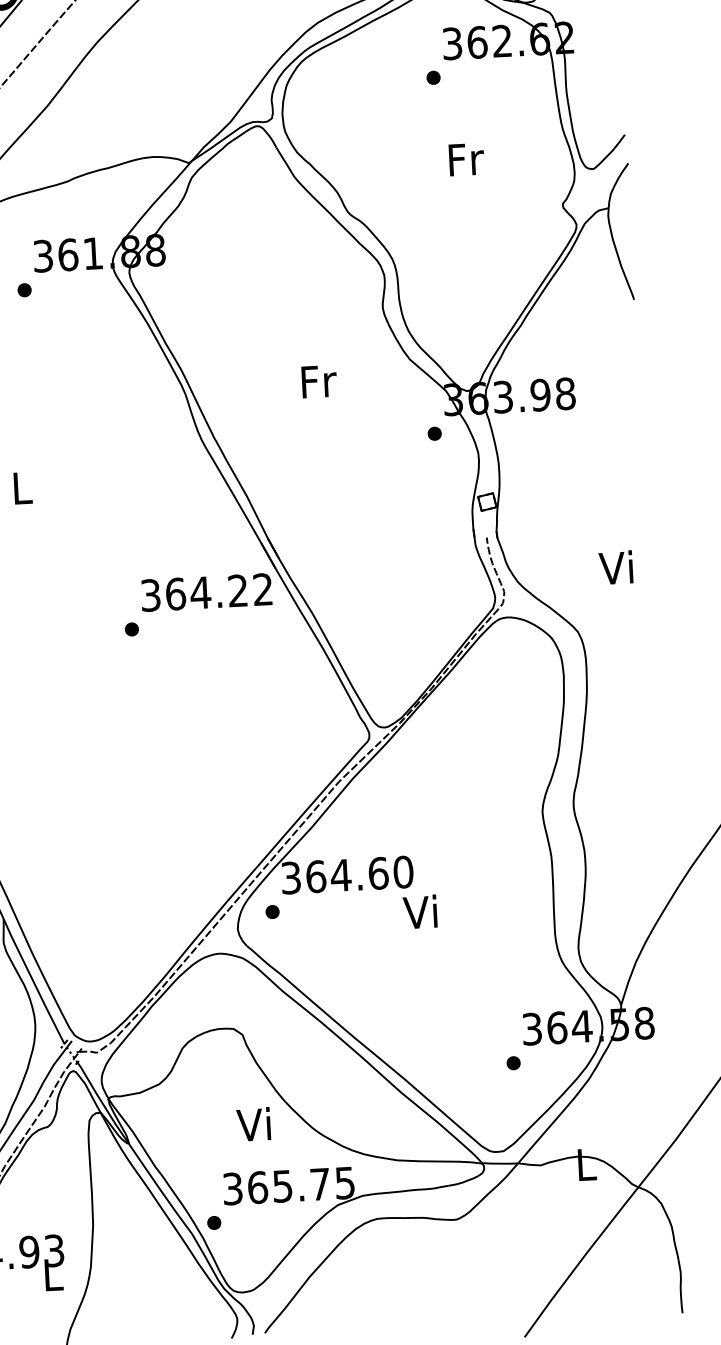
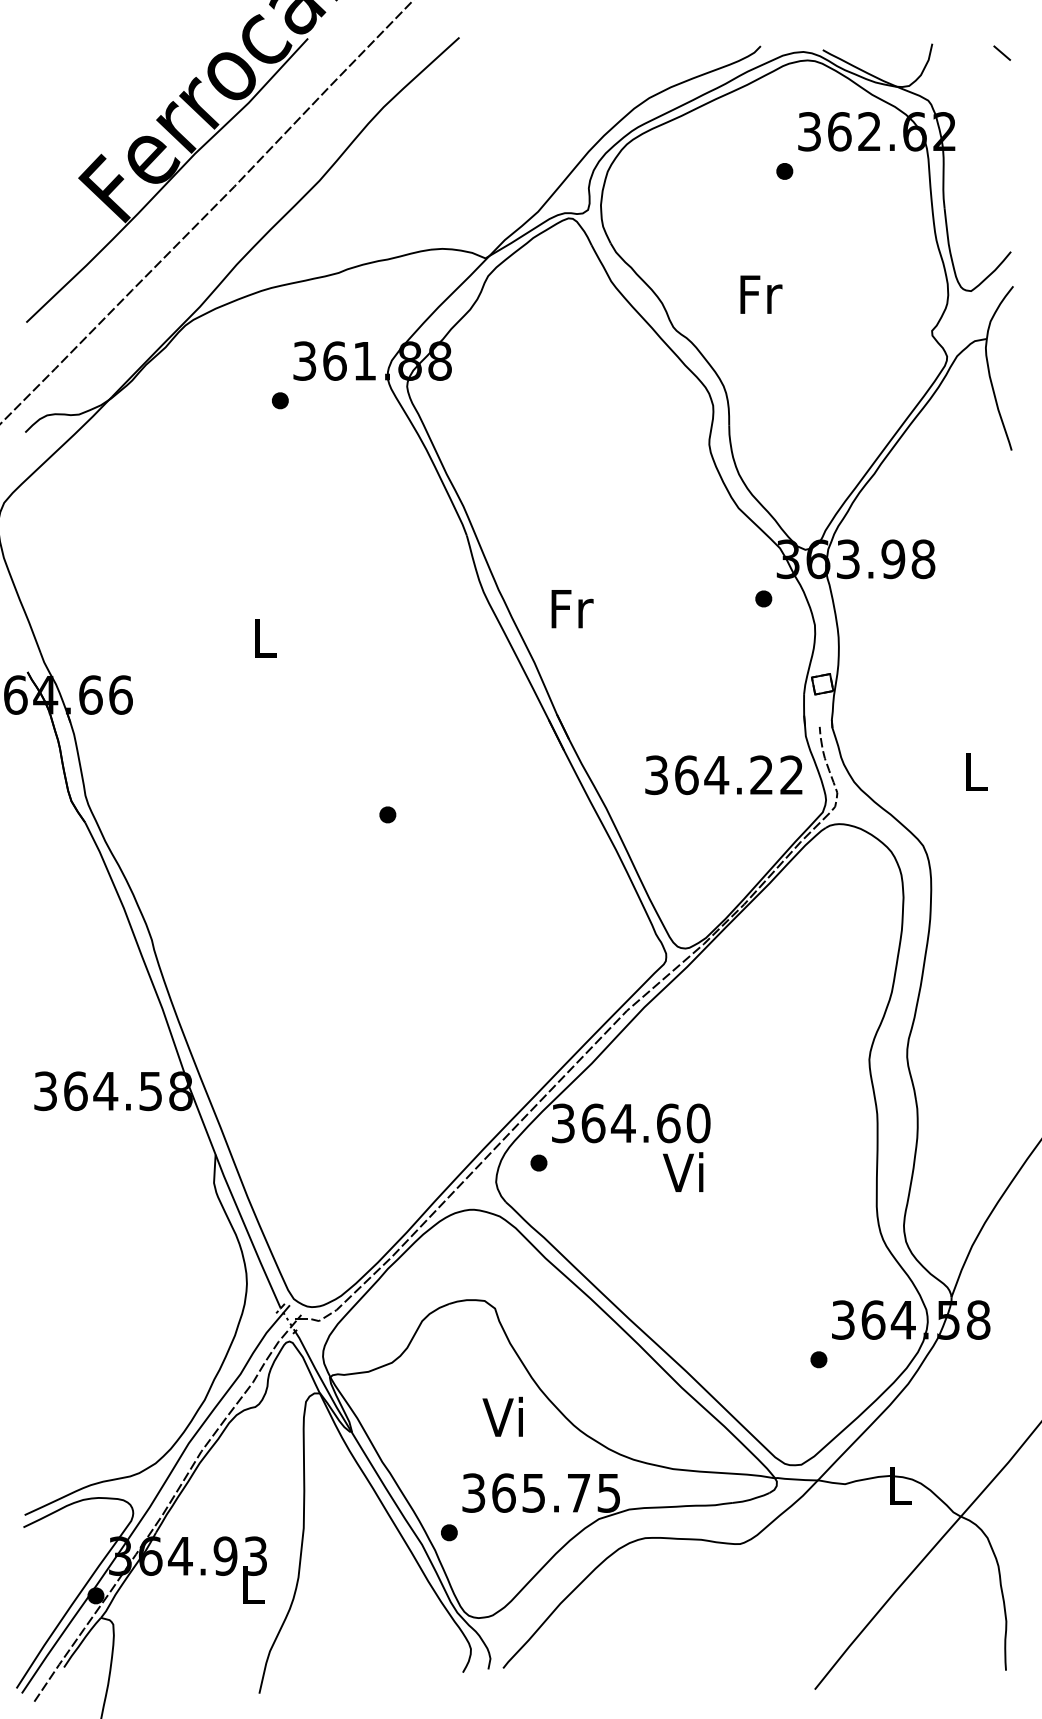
text: (466, 159) -> (761, 294), moved
text: (319, 381) -> (572, 609), moved
text: (615, 567) -> (972, 770), Vi -> L
text: (206, 592) -> (723, 775), moved
text: (420, 911) -> (683, 1171), moved

